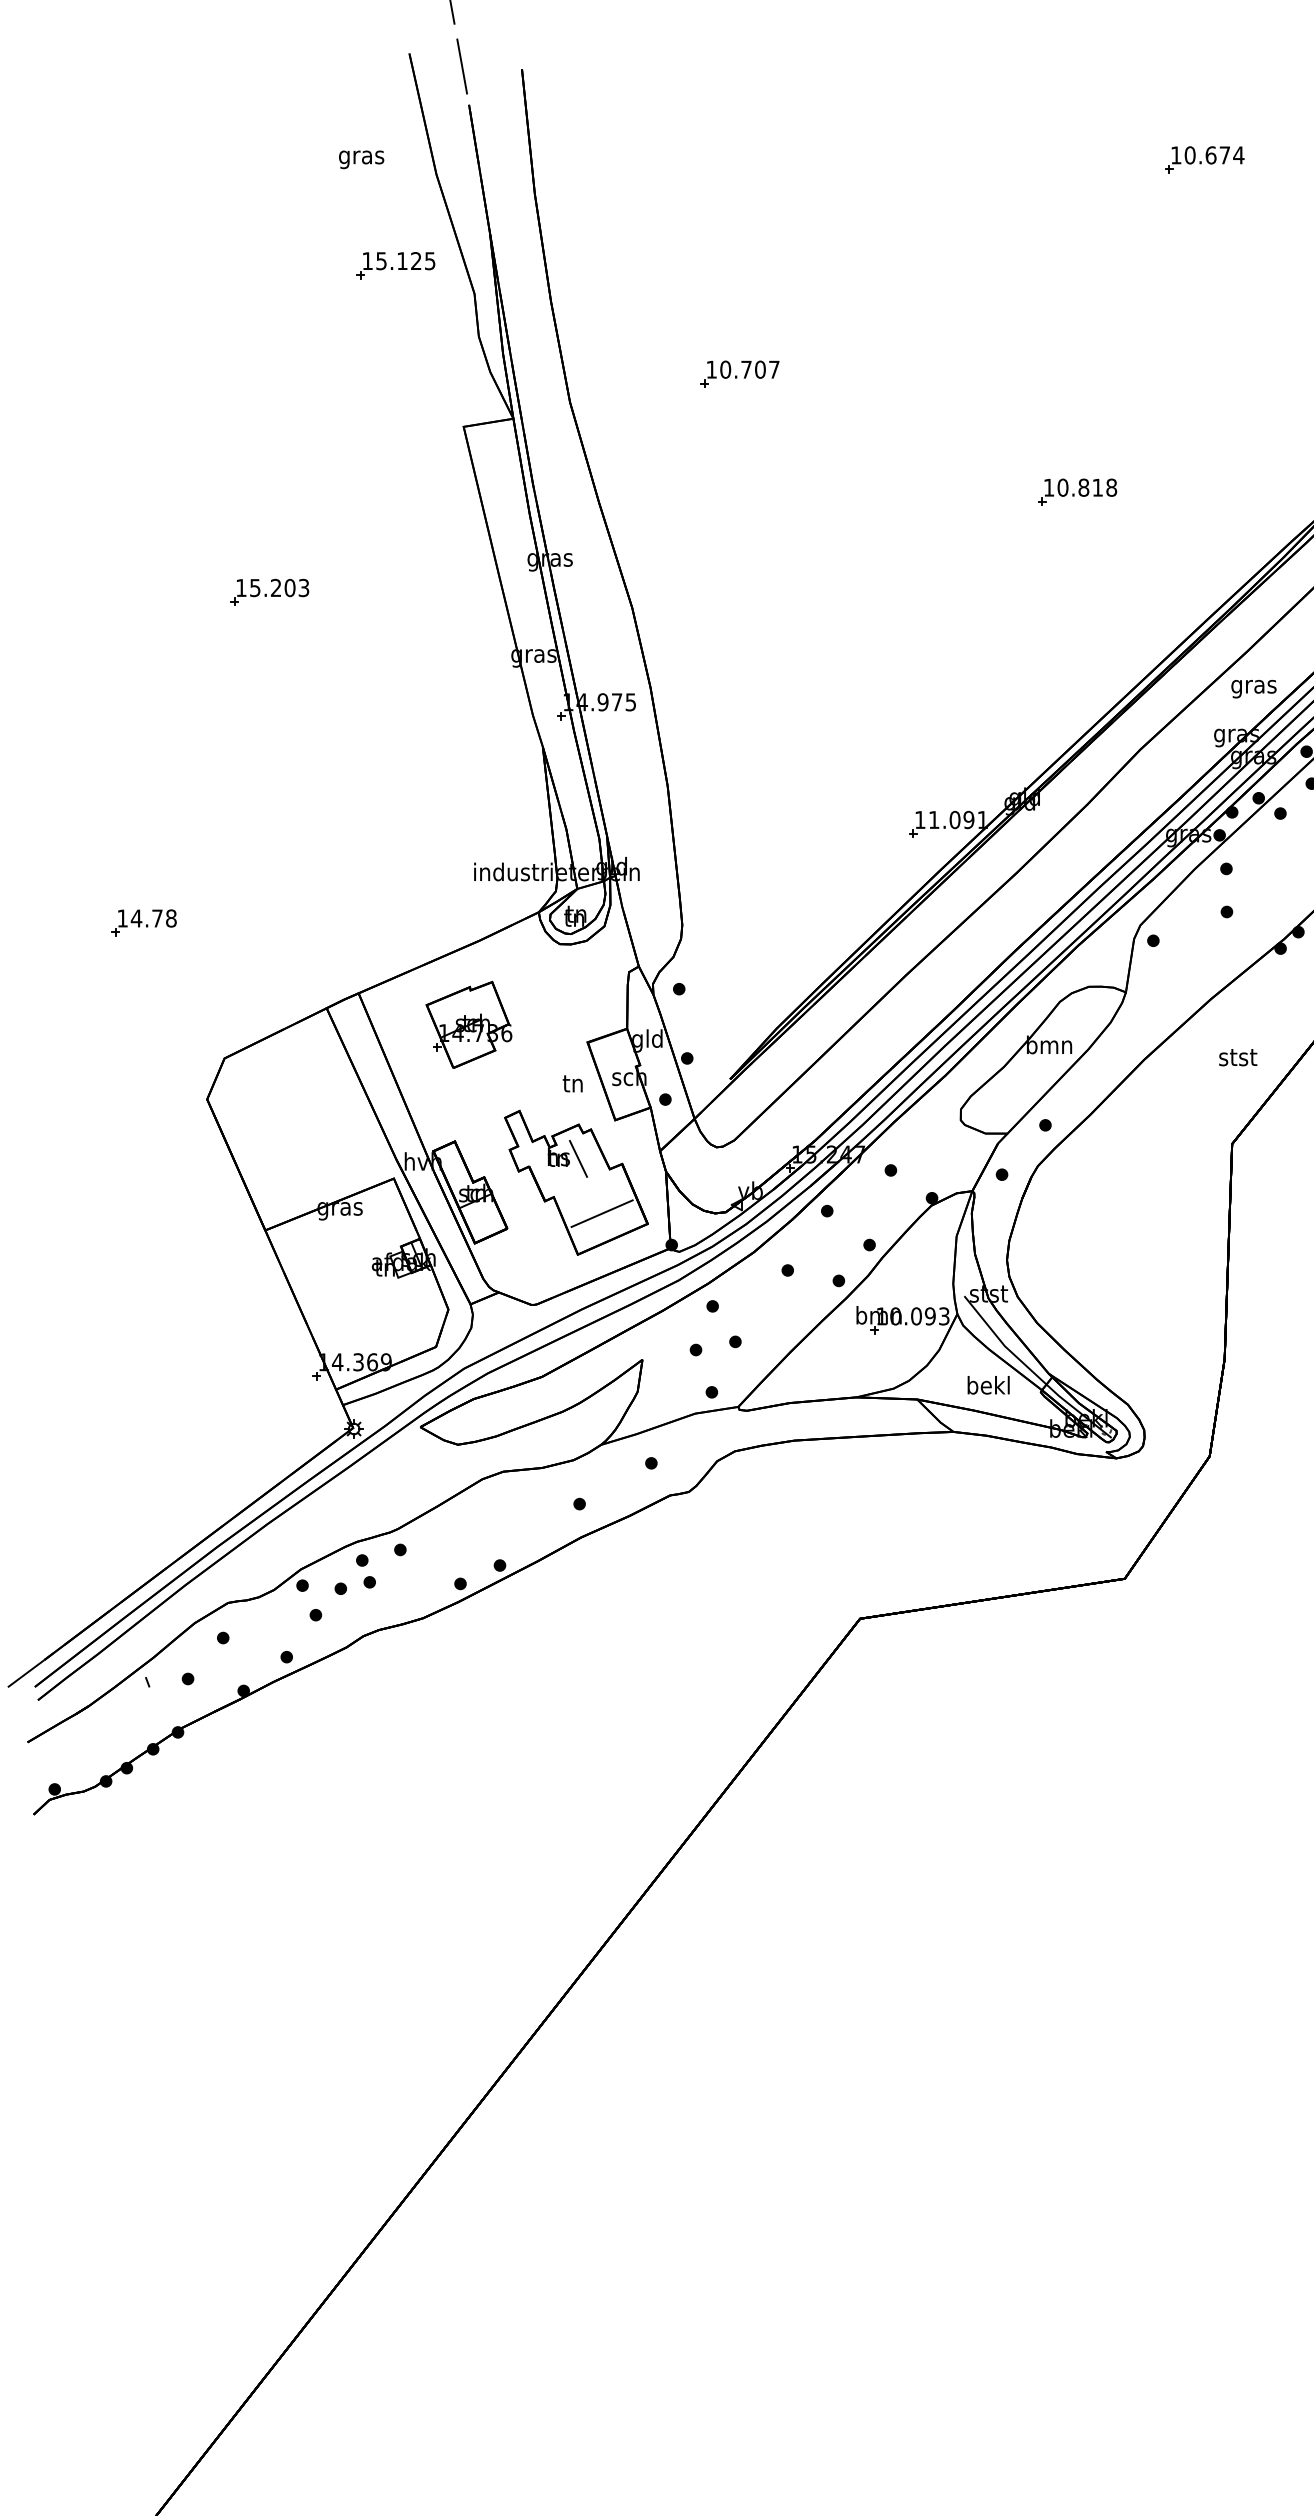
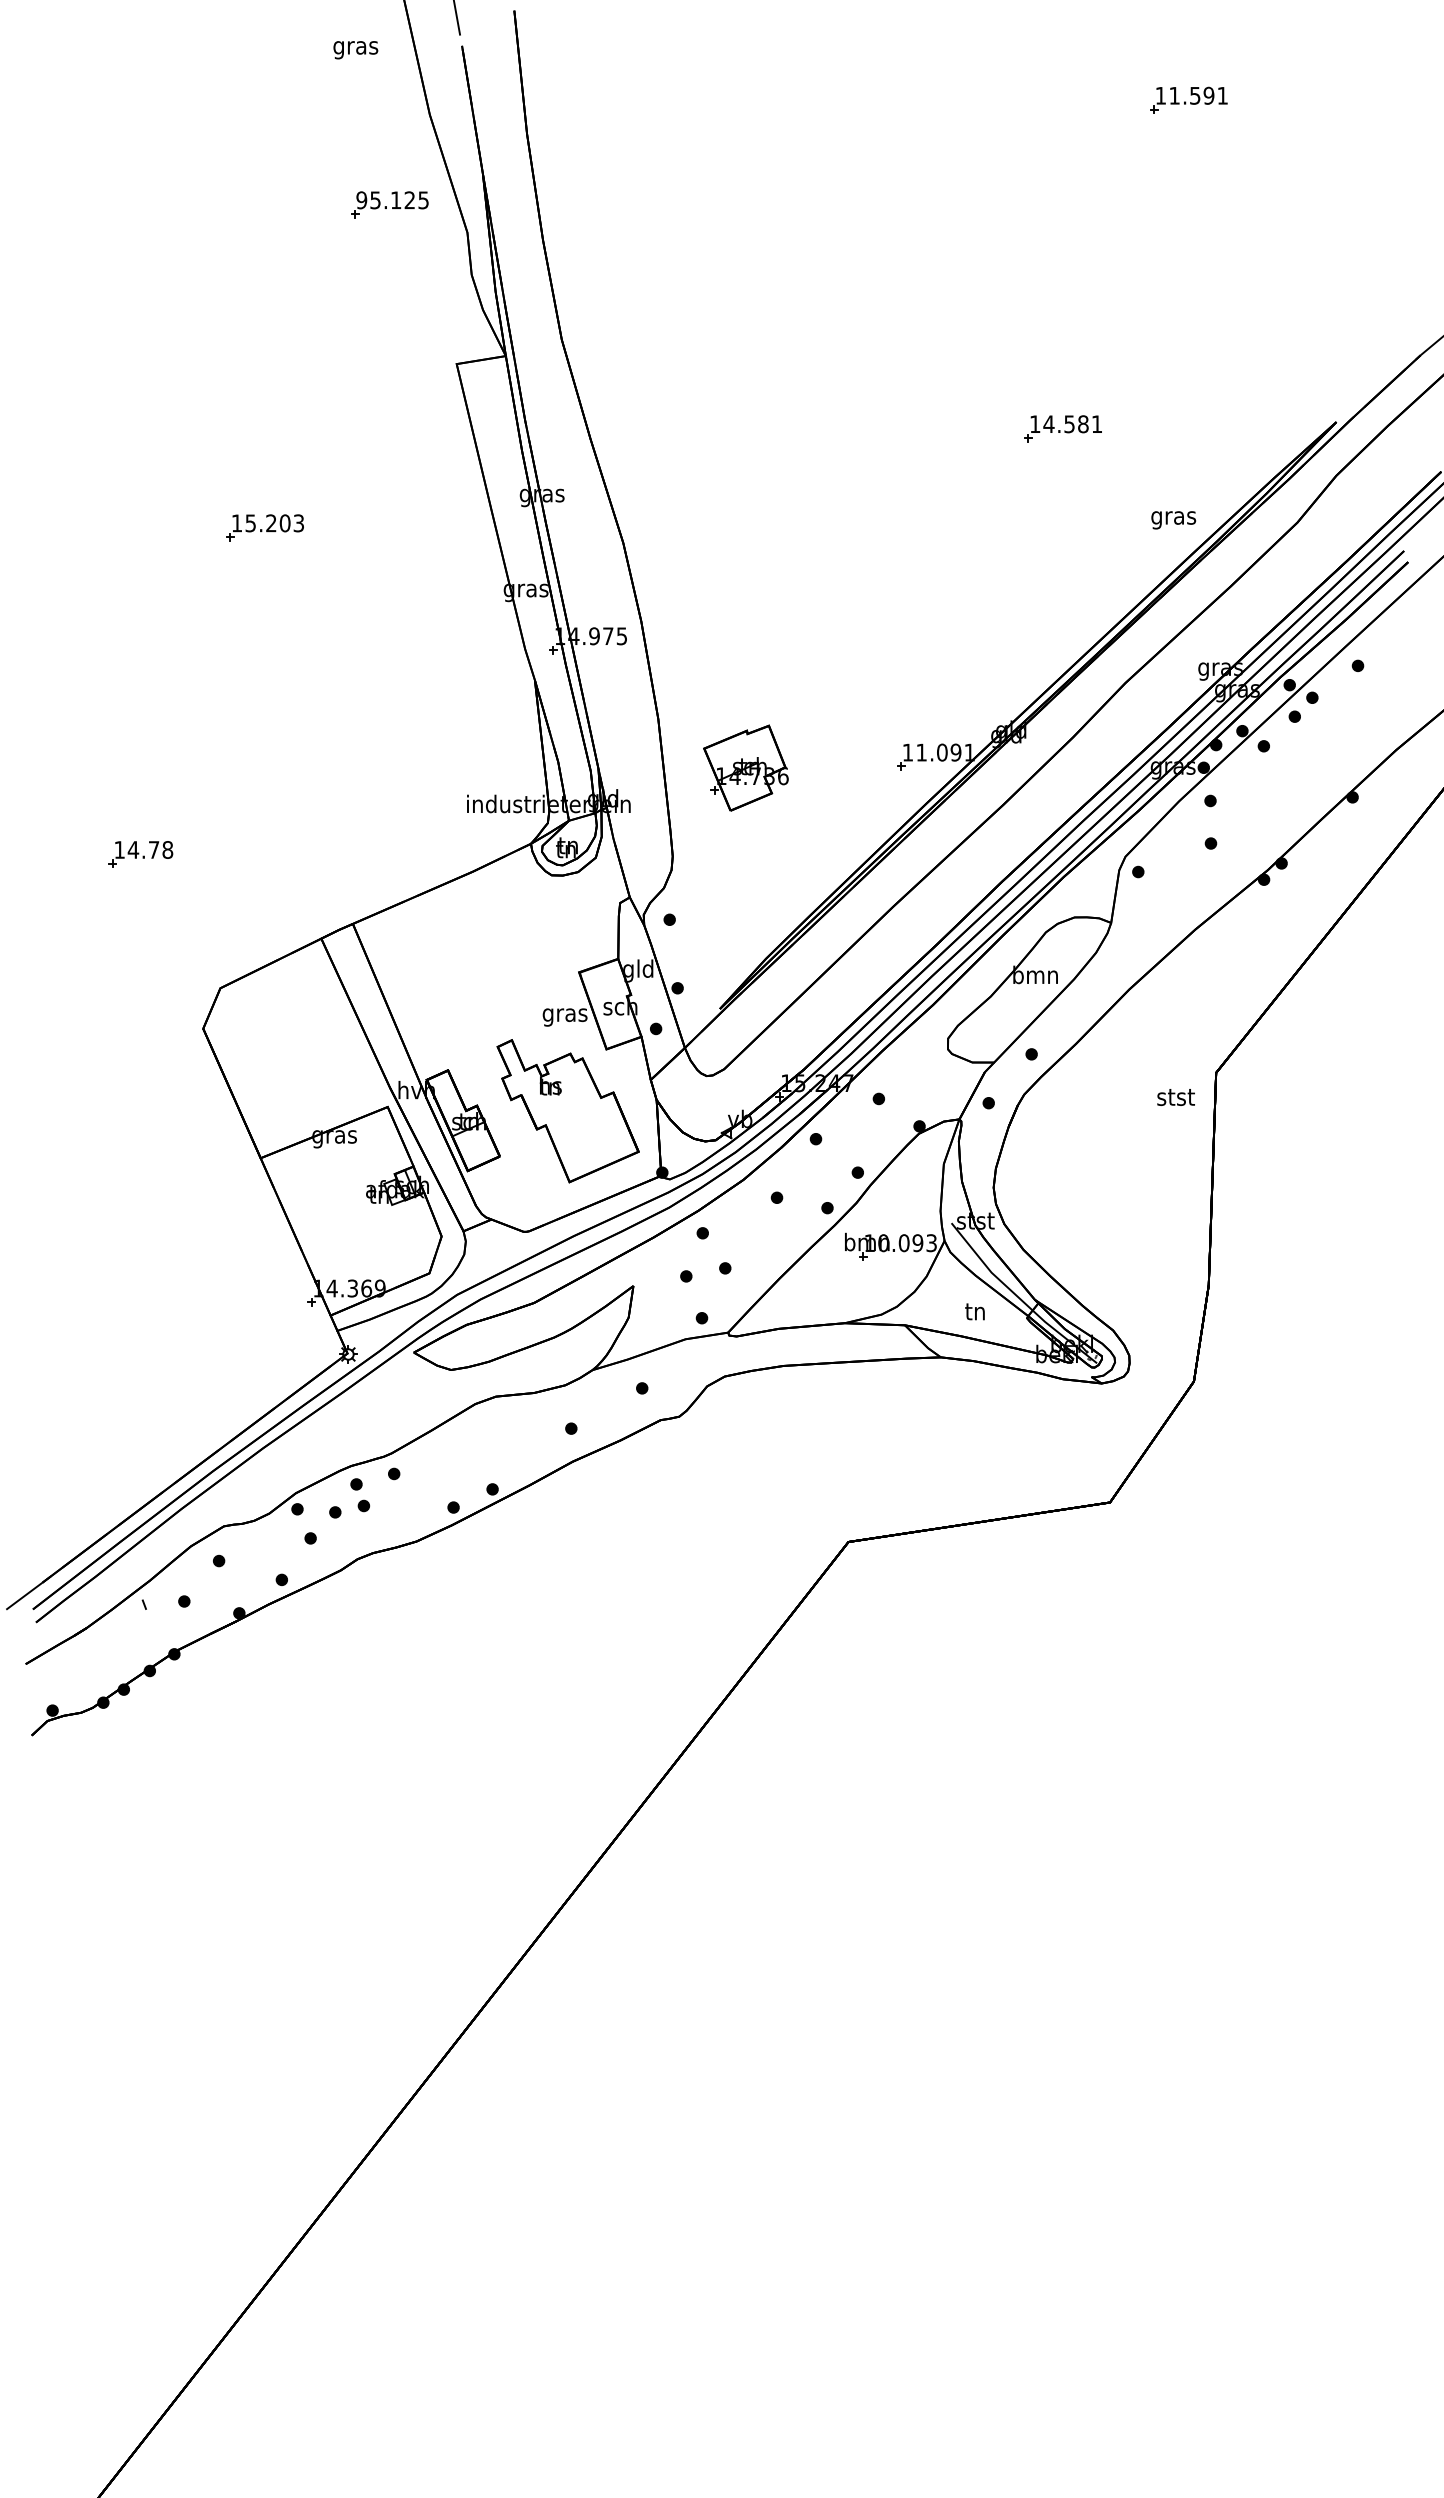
text: (1214, 155) -> (1198, 95), 10.674 -> 11.591
text: (361, 160) -> (355, 50), moved
text: (367, 261) -> (361, 200), 15.125 -> 95.125
part: (739, 373) -> (729, 311), removed
text: (1086, 487) -> (1072, 424), 10.818 -> 14.581
text: (1253, 689) -> (1173, 520), moved
part: (468, 1024) -> (745, 767), moved
text: (1237, 1057) -> (1175, 1097), moved
text: (572, 1086) -> (564, 1015), tn -> gras
line: (577, 1158) -> (569, 1087), removed
line: (602, 1213) -> (593, 1141), removed
text: (988, 1385) -> (975, 1311), bekl -> tn

